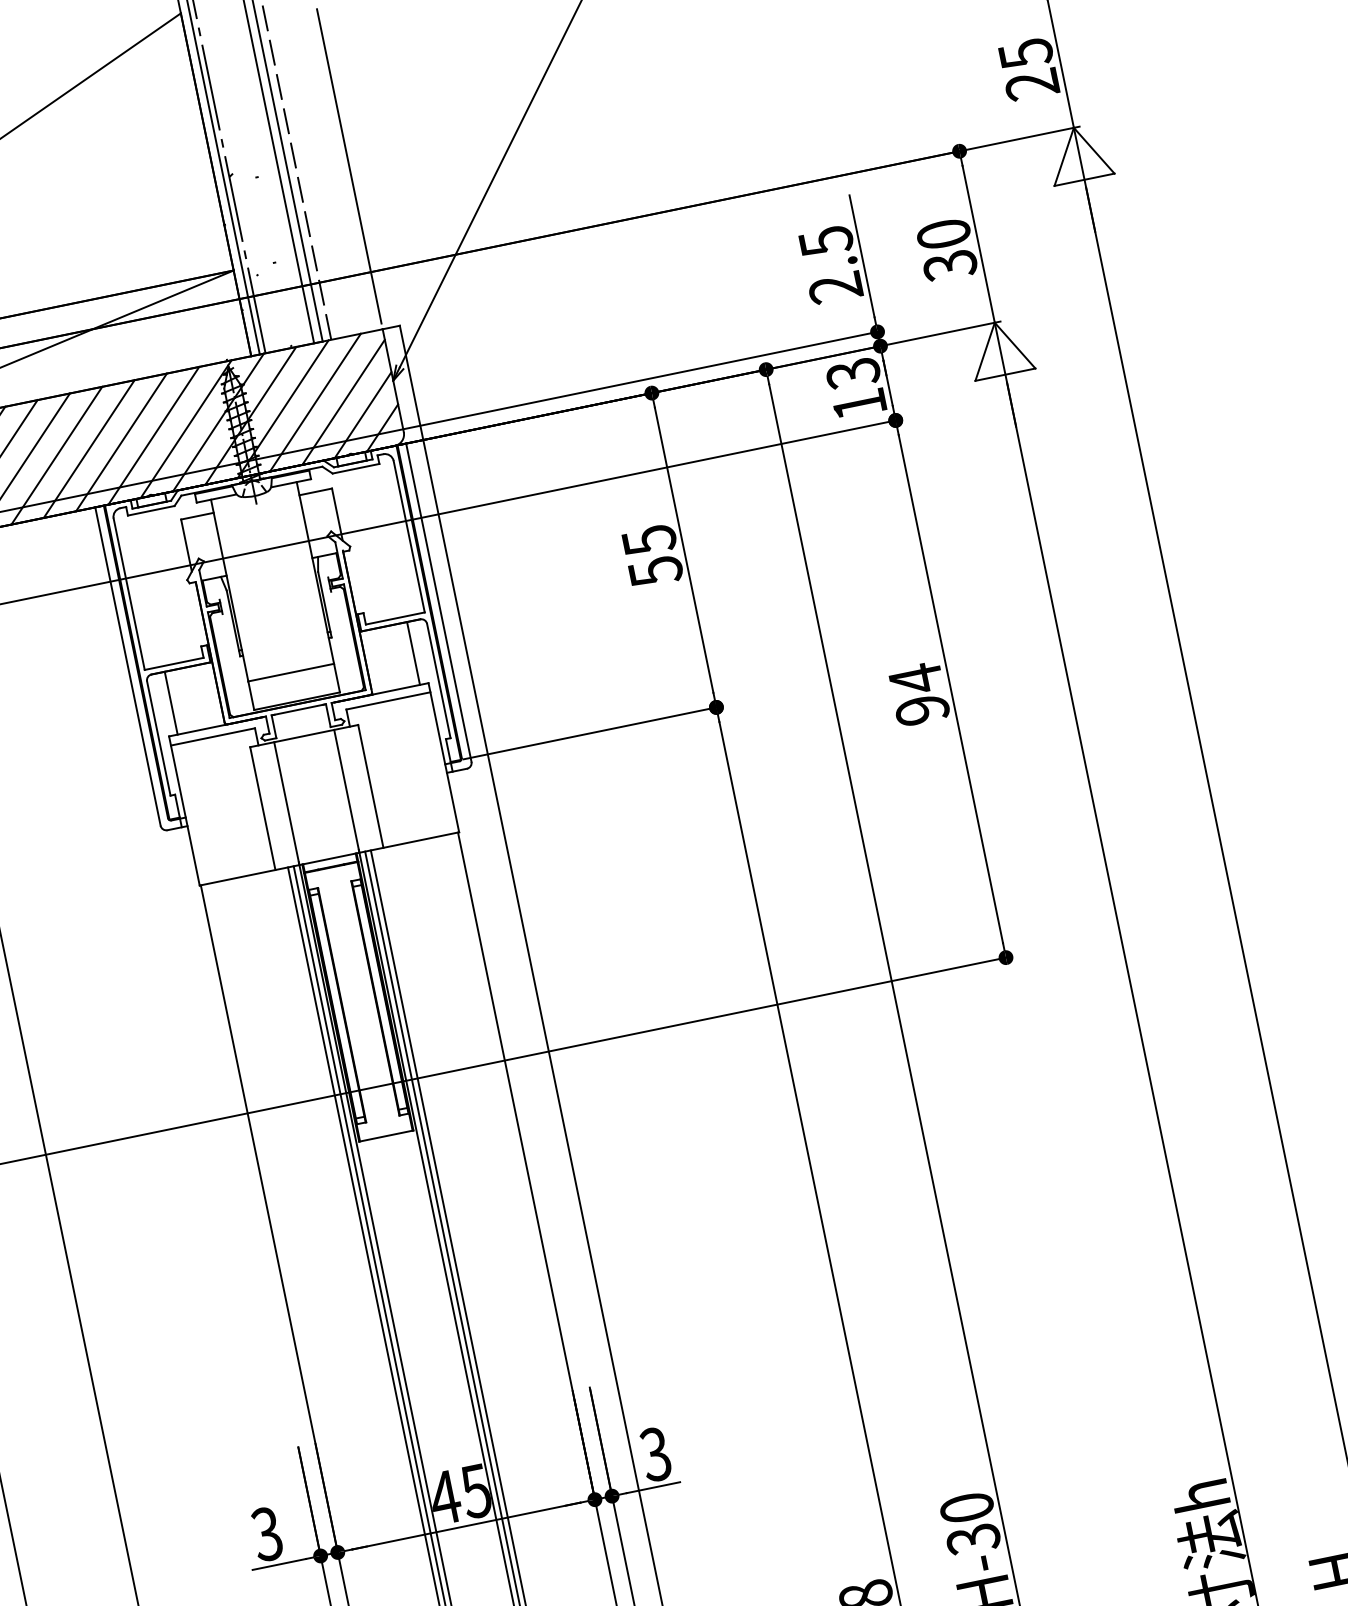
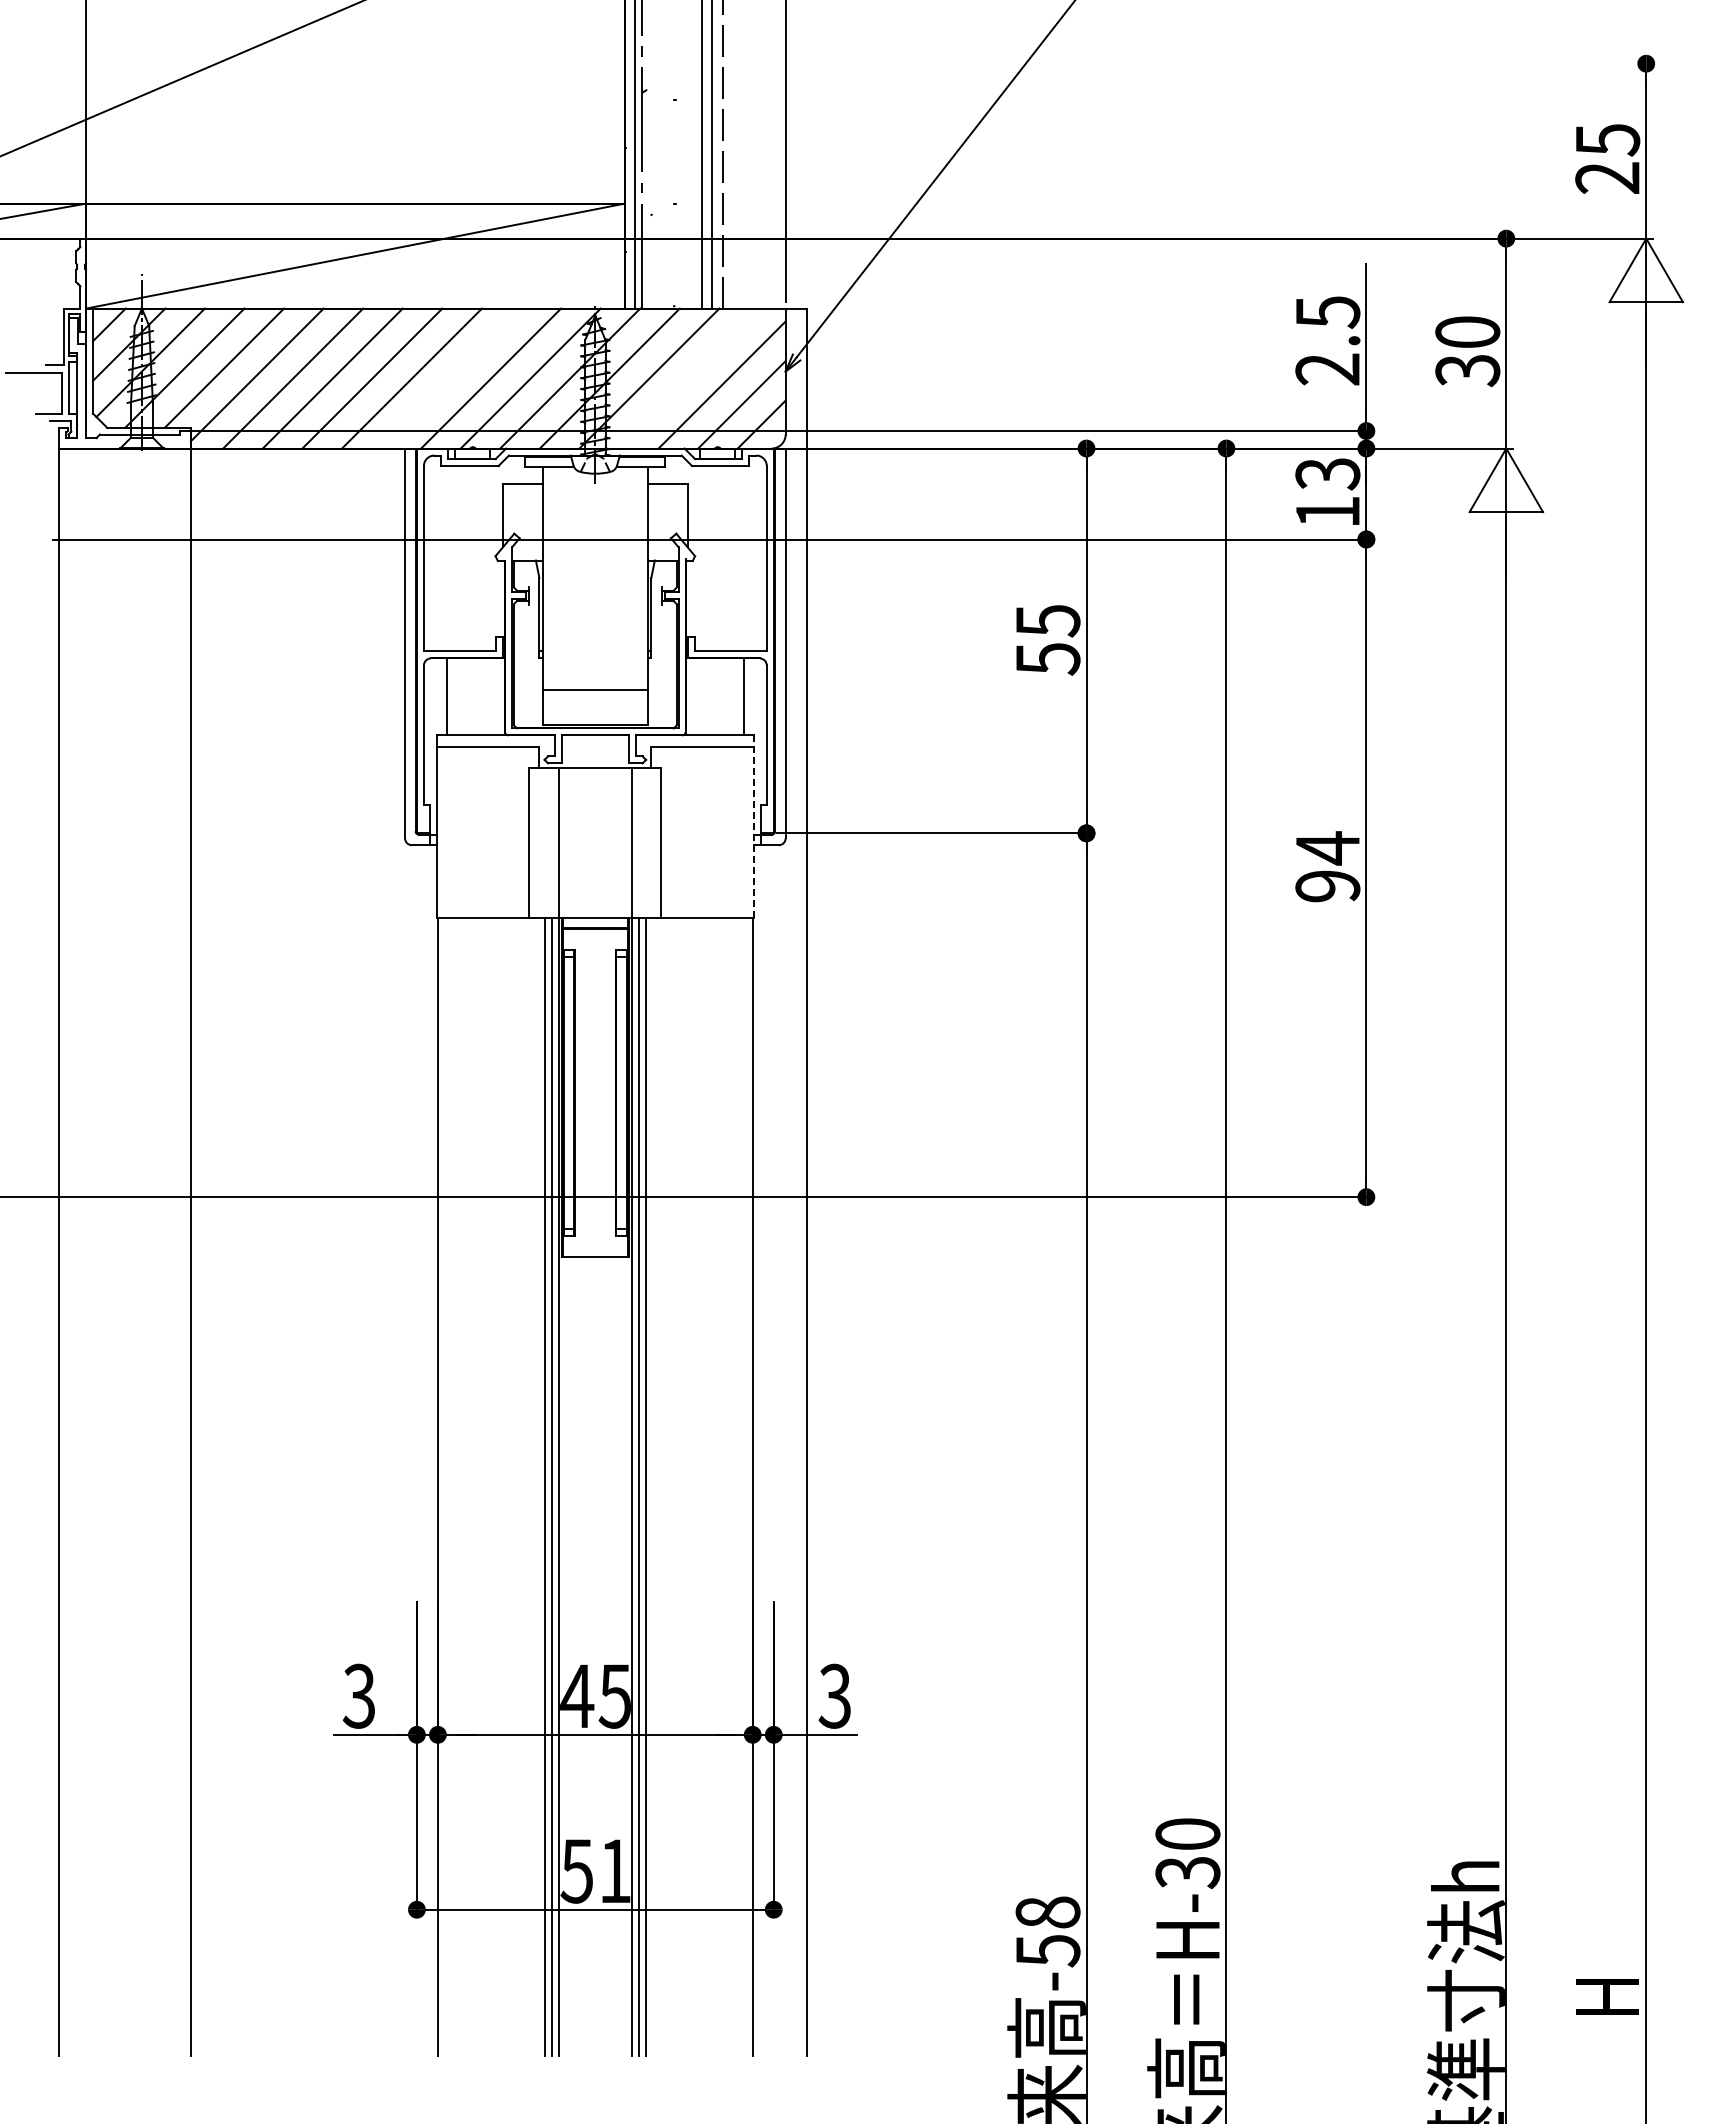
line: (315, 402) -> (689, 378), removed
line: (121, 442) -> (451, 378), removed
line: (444, 757) -> (754, 826), solid -> dashed

